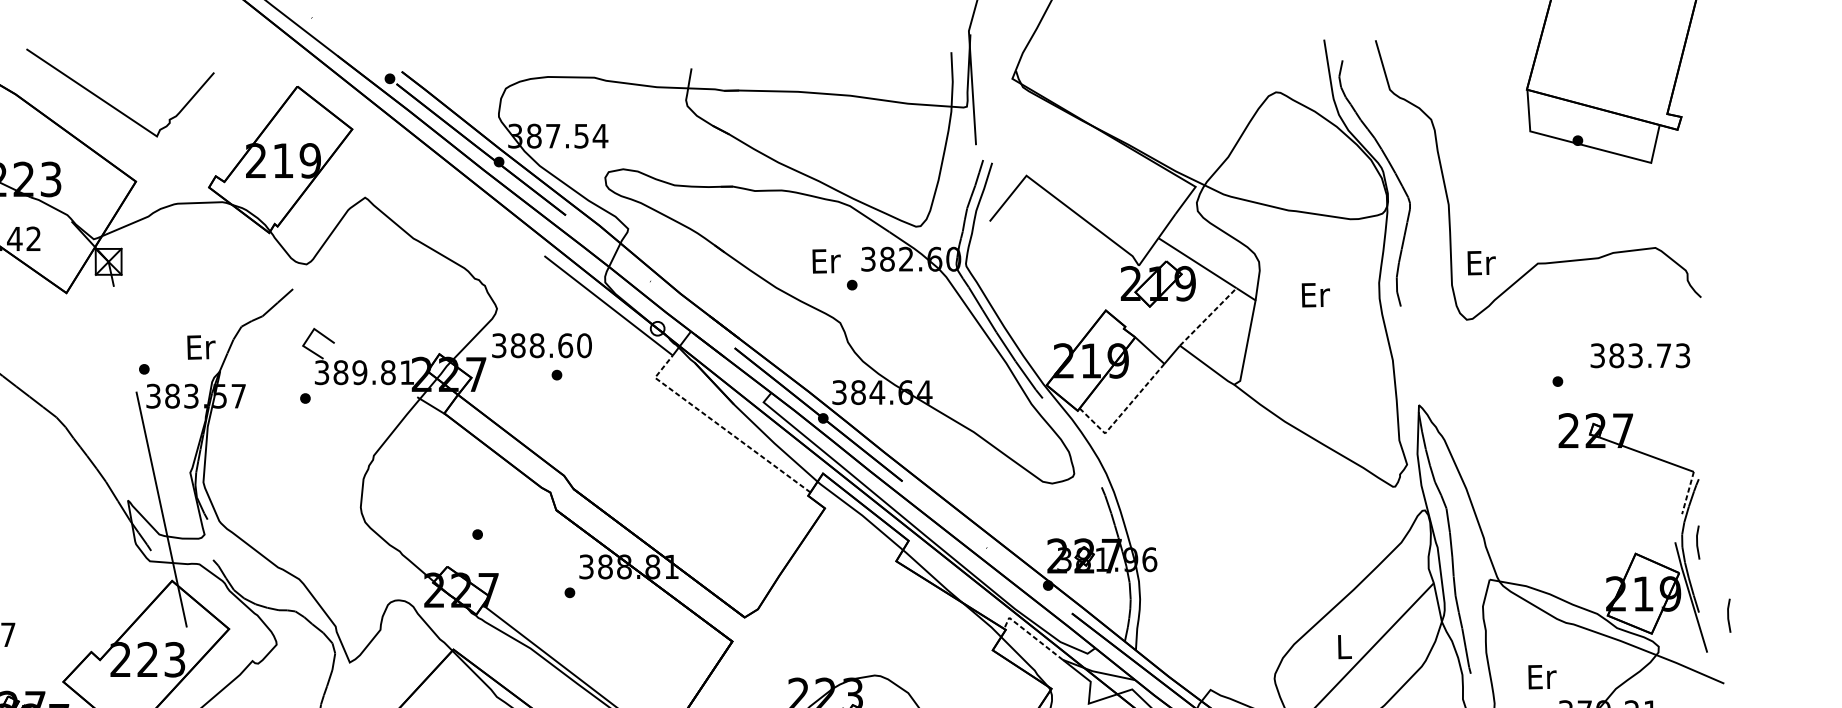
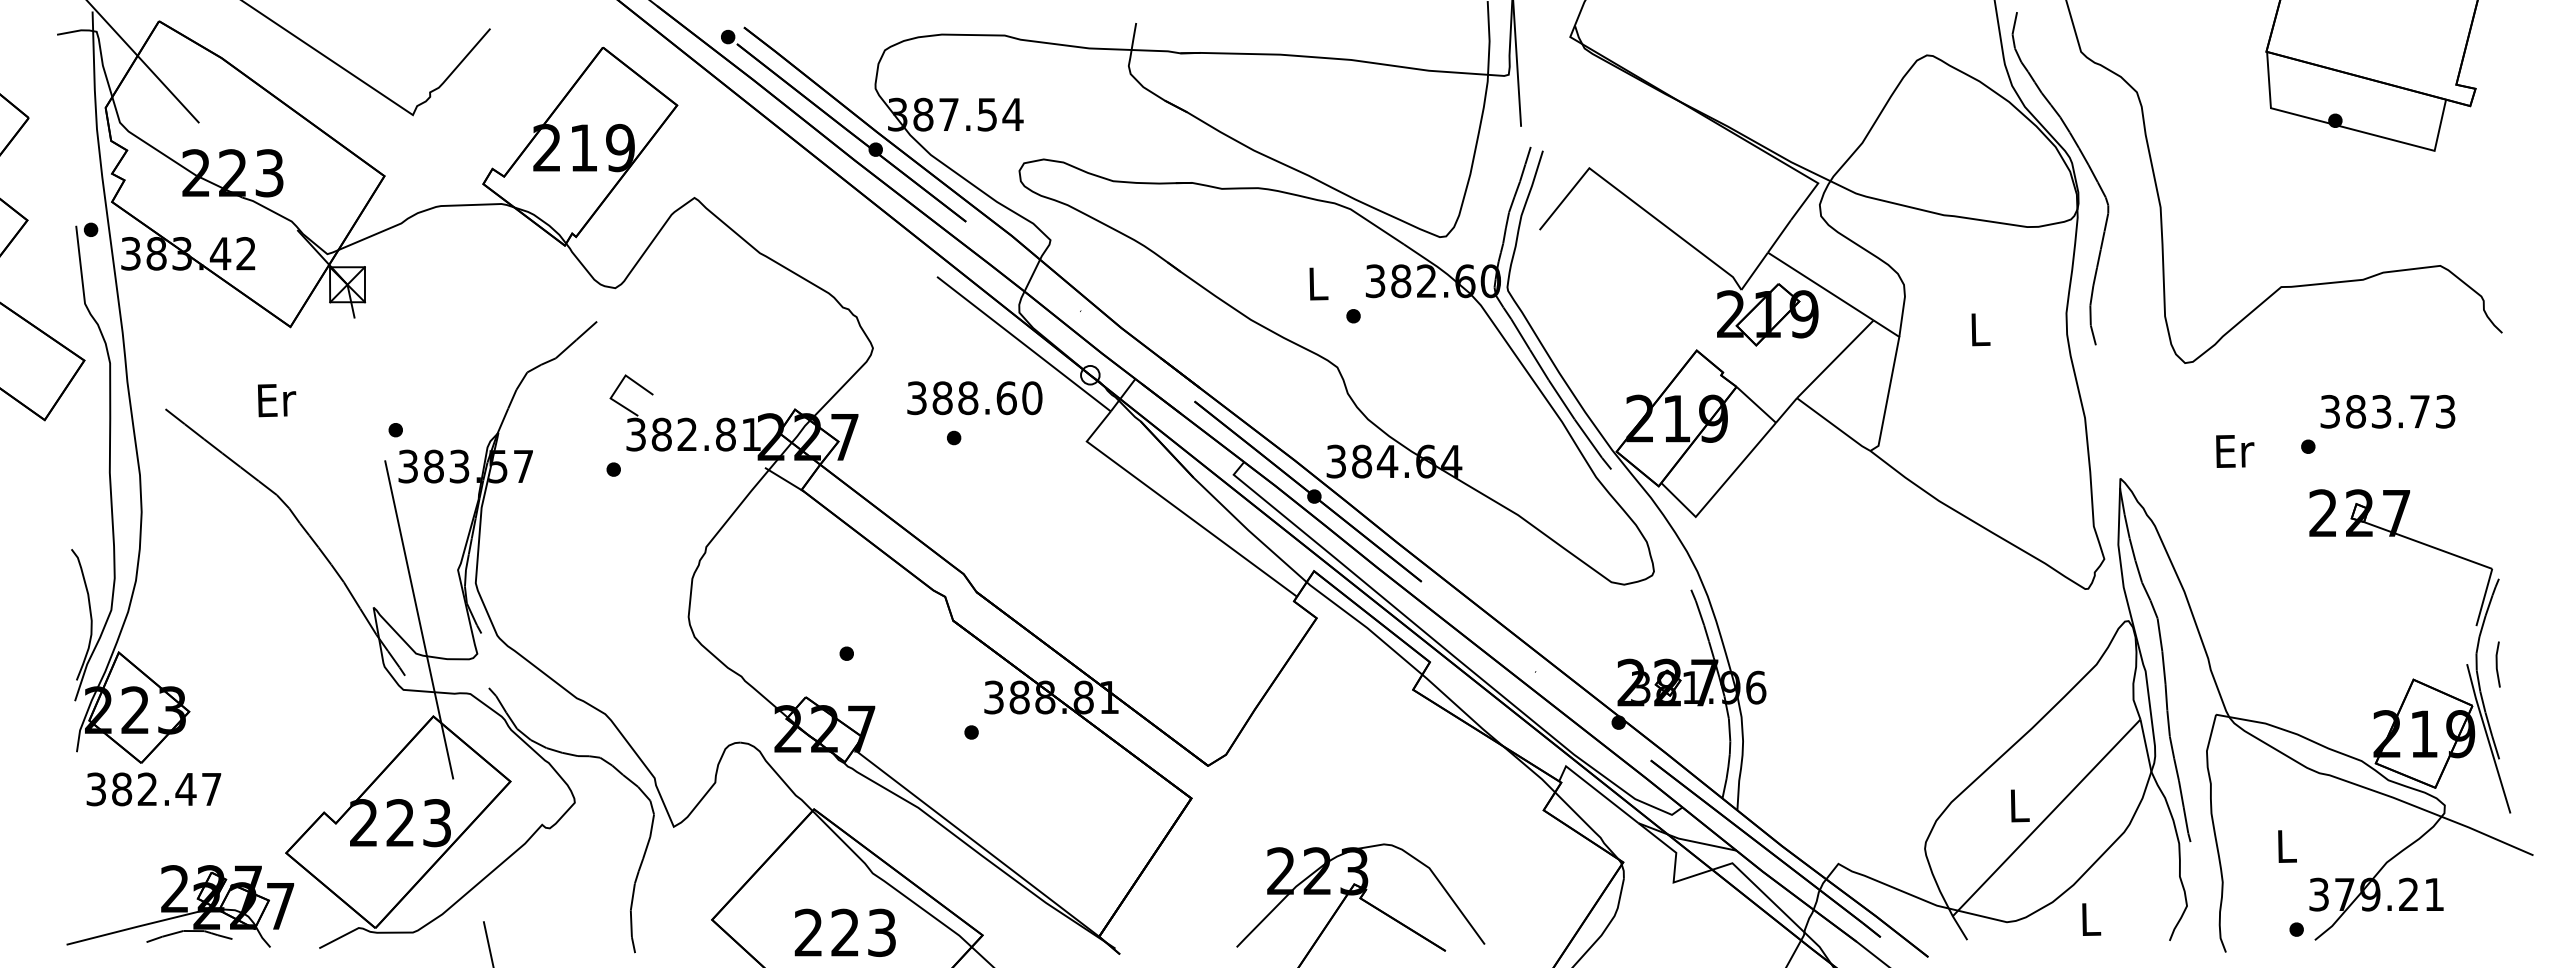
text: (826, 260) -> (1318, 283), Er -> L
text: (1481, 263) -> (2235, 451), moved
text: (1315, 294) -> (1980, 329), Er -> L
line: (1208, 317) -> (1835, 359), dashed -> solid
text: (541, 345) -> (974, 398), moved
text: (201, 347) -> (277, 400), moved
text: (1640, 355) -> (2387, 411), moved
text: (359, 372) -> (687, 434), 389.81 -> 382.81
line: (1122, 412) -> (1719, 488), dashed -> solid
line: (720, 426) -> (1175, 507), dashed -> solid
line: (1688, 493) -> (2484, 597), dashed -> solid
line: (1728, 615) -> (2539, 763), removed
line: (1030, 634) -> (1594, 788), dashed -> solid
text: (1542, 677) -> (2287, 846), Er -> L

